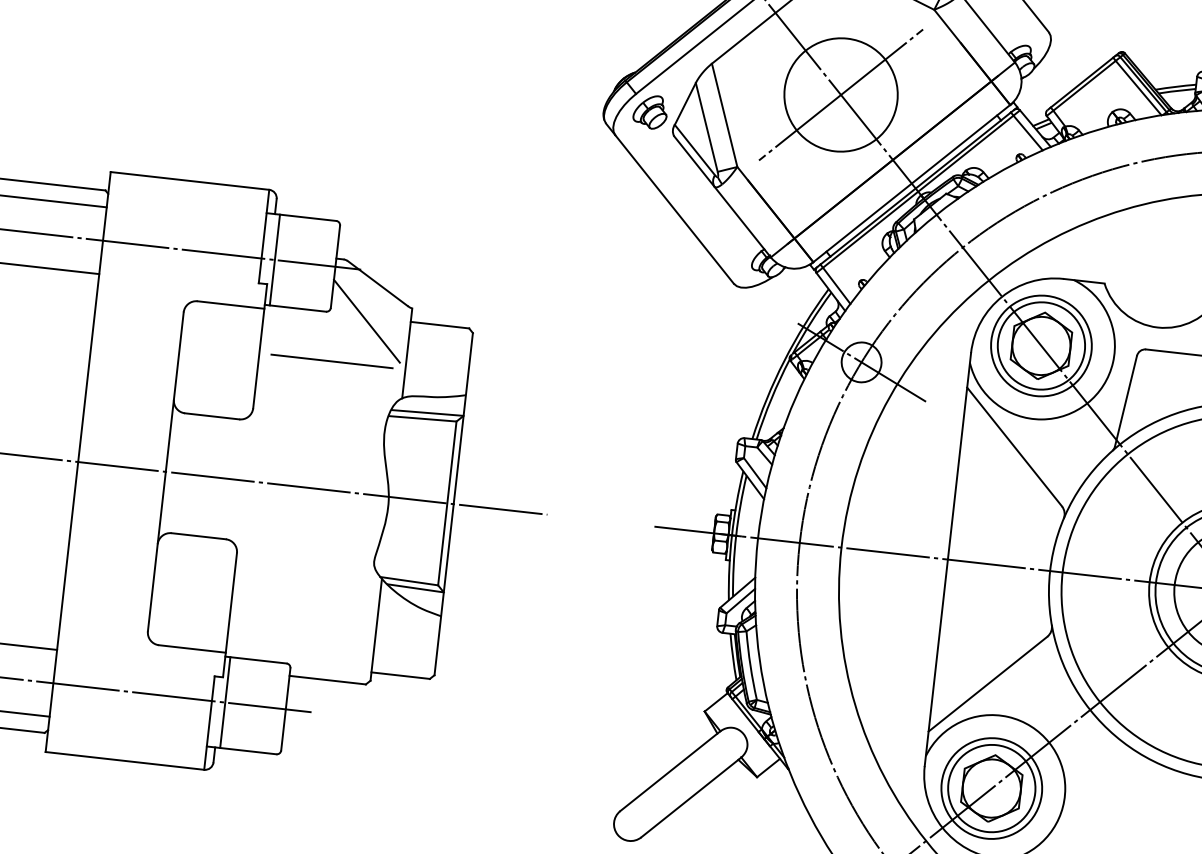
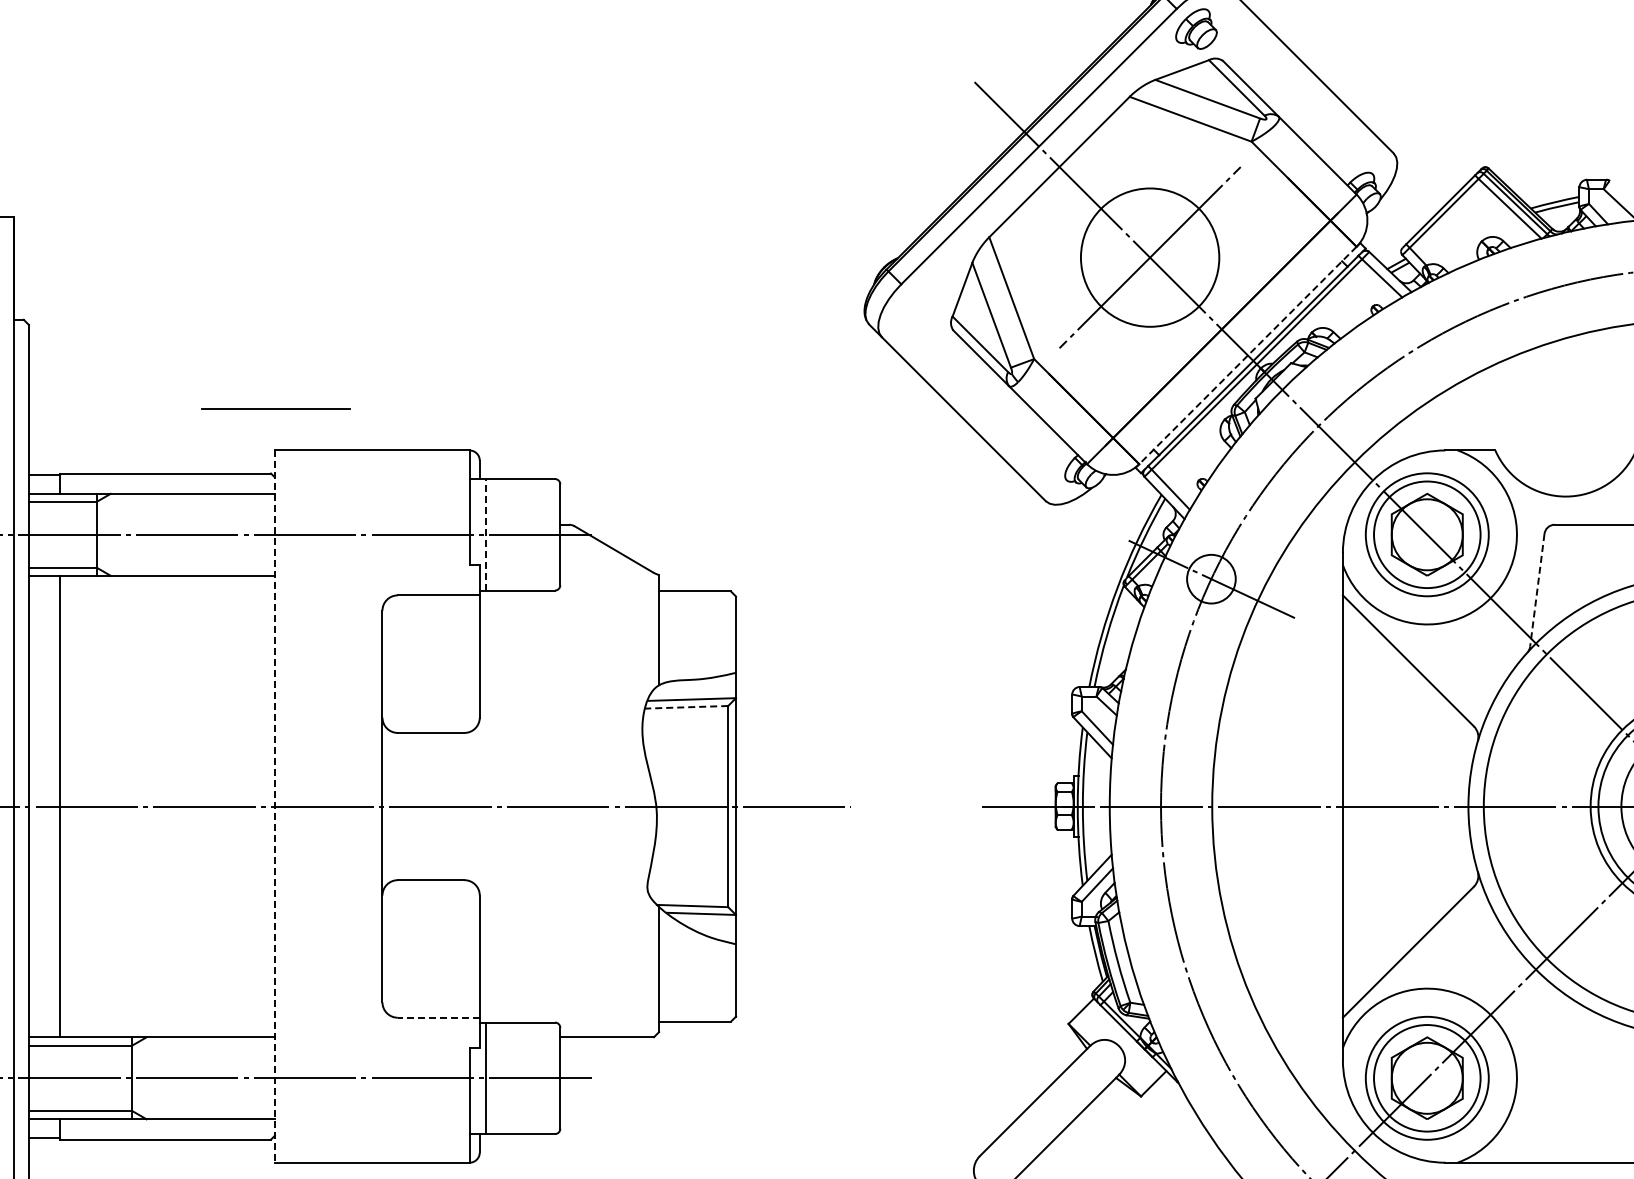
part: (650, 112) -> (921, 304), removed
line: (911, 183) -> (1247, 355), solid -> dashed
line: (274, 259) -> (485, 534), solid -> dashed
line: (366, 321) -> (605, 596), removed
line: (331, 360) -> (275, 408), moved
line: (1126, 401) -> (1537, 590), solid -> dashed
line: (422, 418) -> (686, 707), solid -> dashed
line: (77, 462) -> (274, 807), solid -> dashed
line: (192, 648) -> (438, 1017), solid -> dashed

